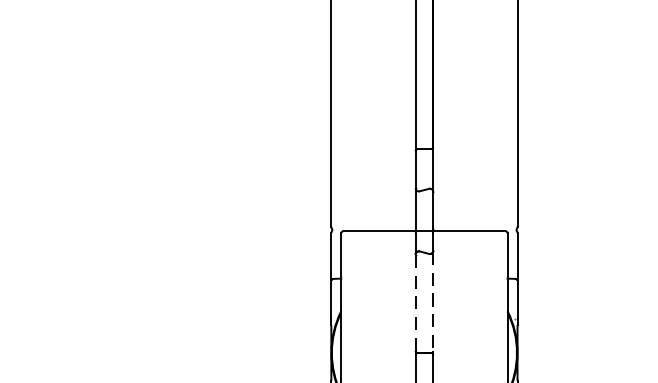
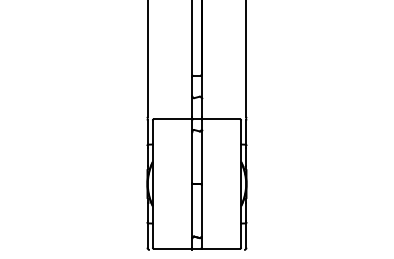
line: (432, 301) -> (201, 156), dashed -> solid
line: (415, 303) -> (192, 157), dashed -> solid

